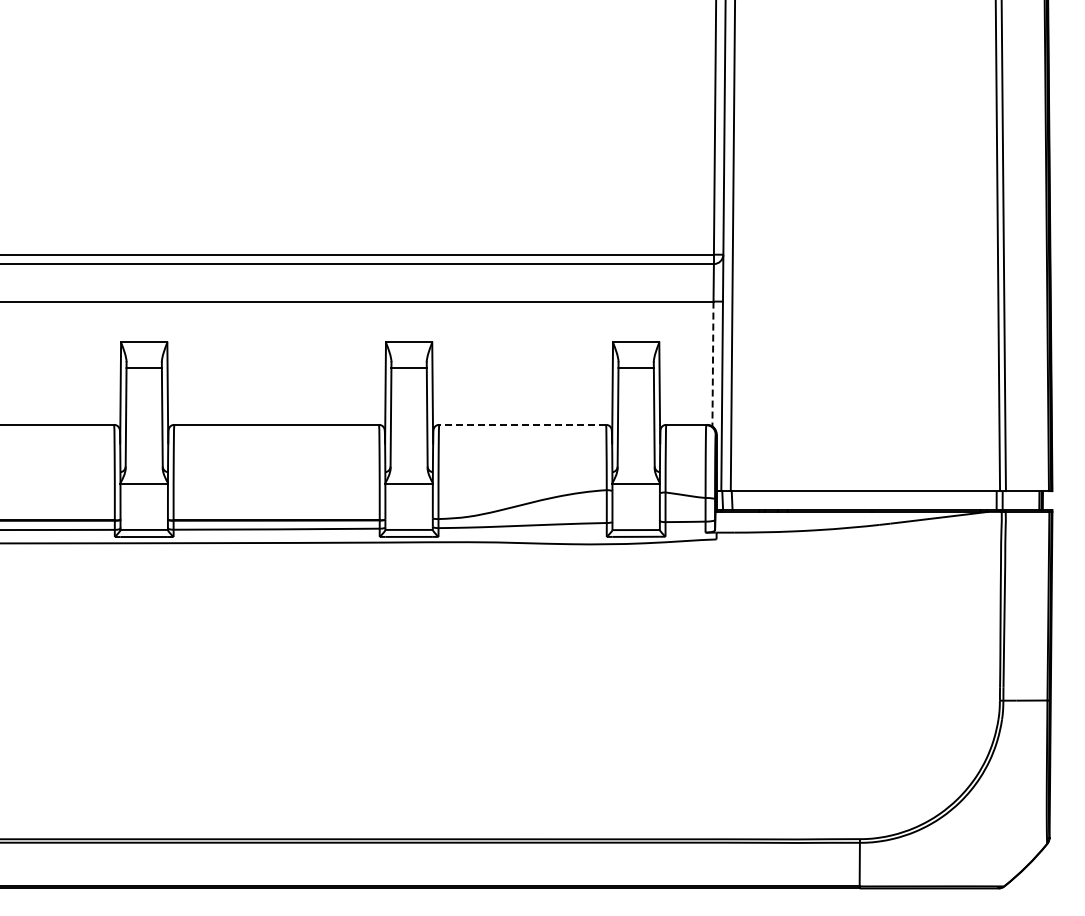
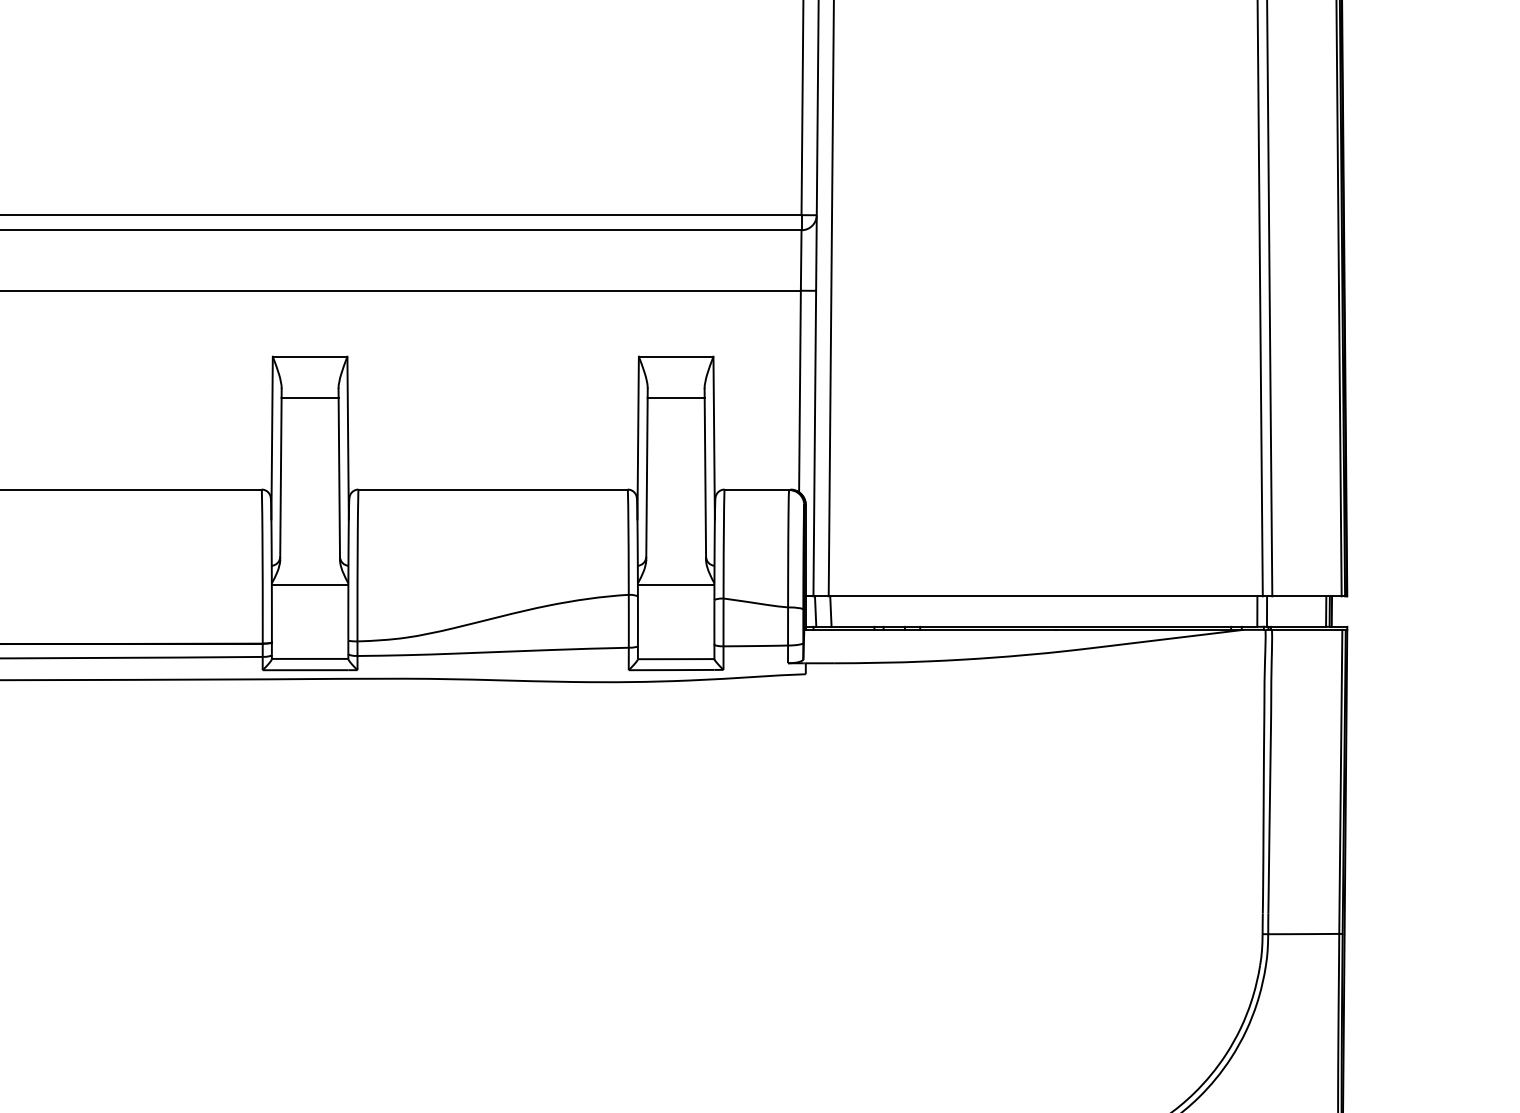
line: (712, 364) -> (799, 392), dashed -> solid
line: (522, 424) -> (492, 488), dashed -> solid

